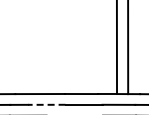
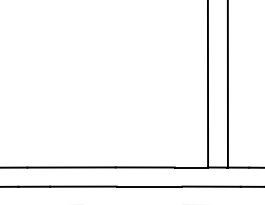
line: (46, 104) -> (82, 186), dashed -> solid

